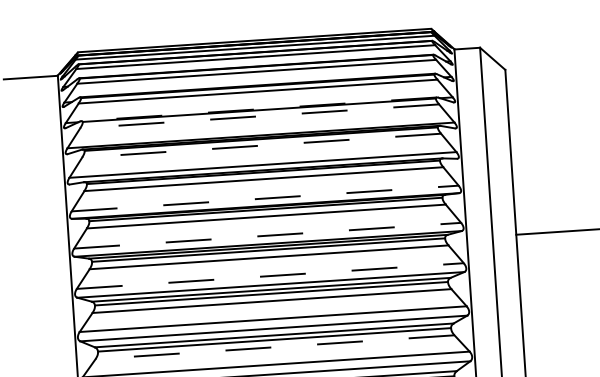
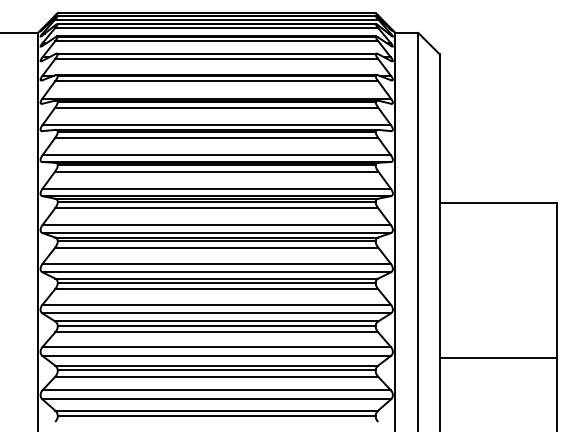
line: (258, 108) -> (216, 74), dashed -> solid
line: (259, 116) -> (216, 81), dashed -> solid
line: (261, 145) -> (216, 107), dashed -> solid
line: (266, 198) -> (217, 155), dashed -> solid
line: (268, 235) -> (217, 188), dashed -> solid
line: (271, 276) -> (217, 225), dashed -> solid
line: (274, 347) -> (216, 289), dashed -> solid

